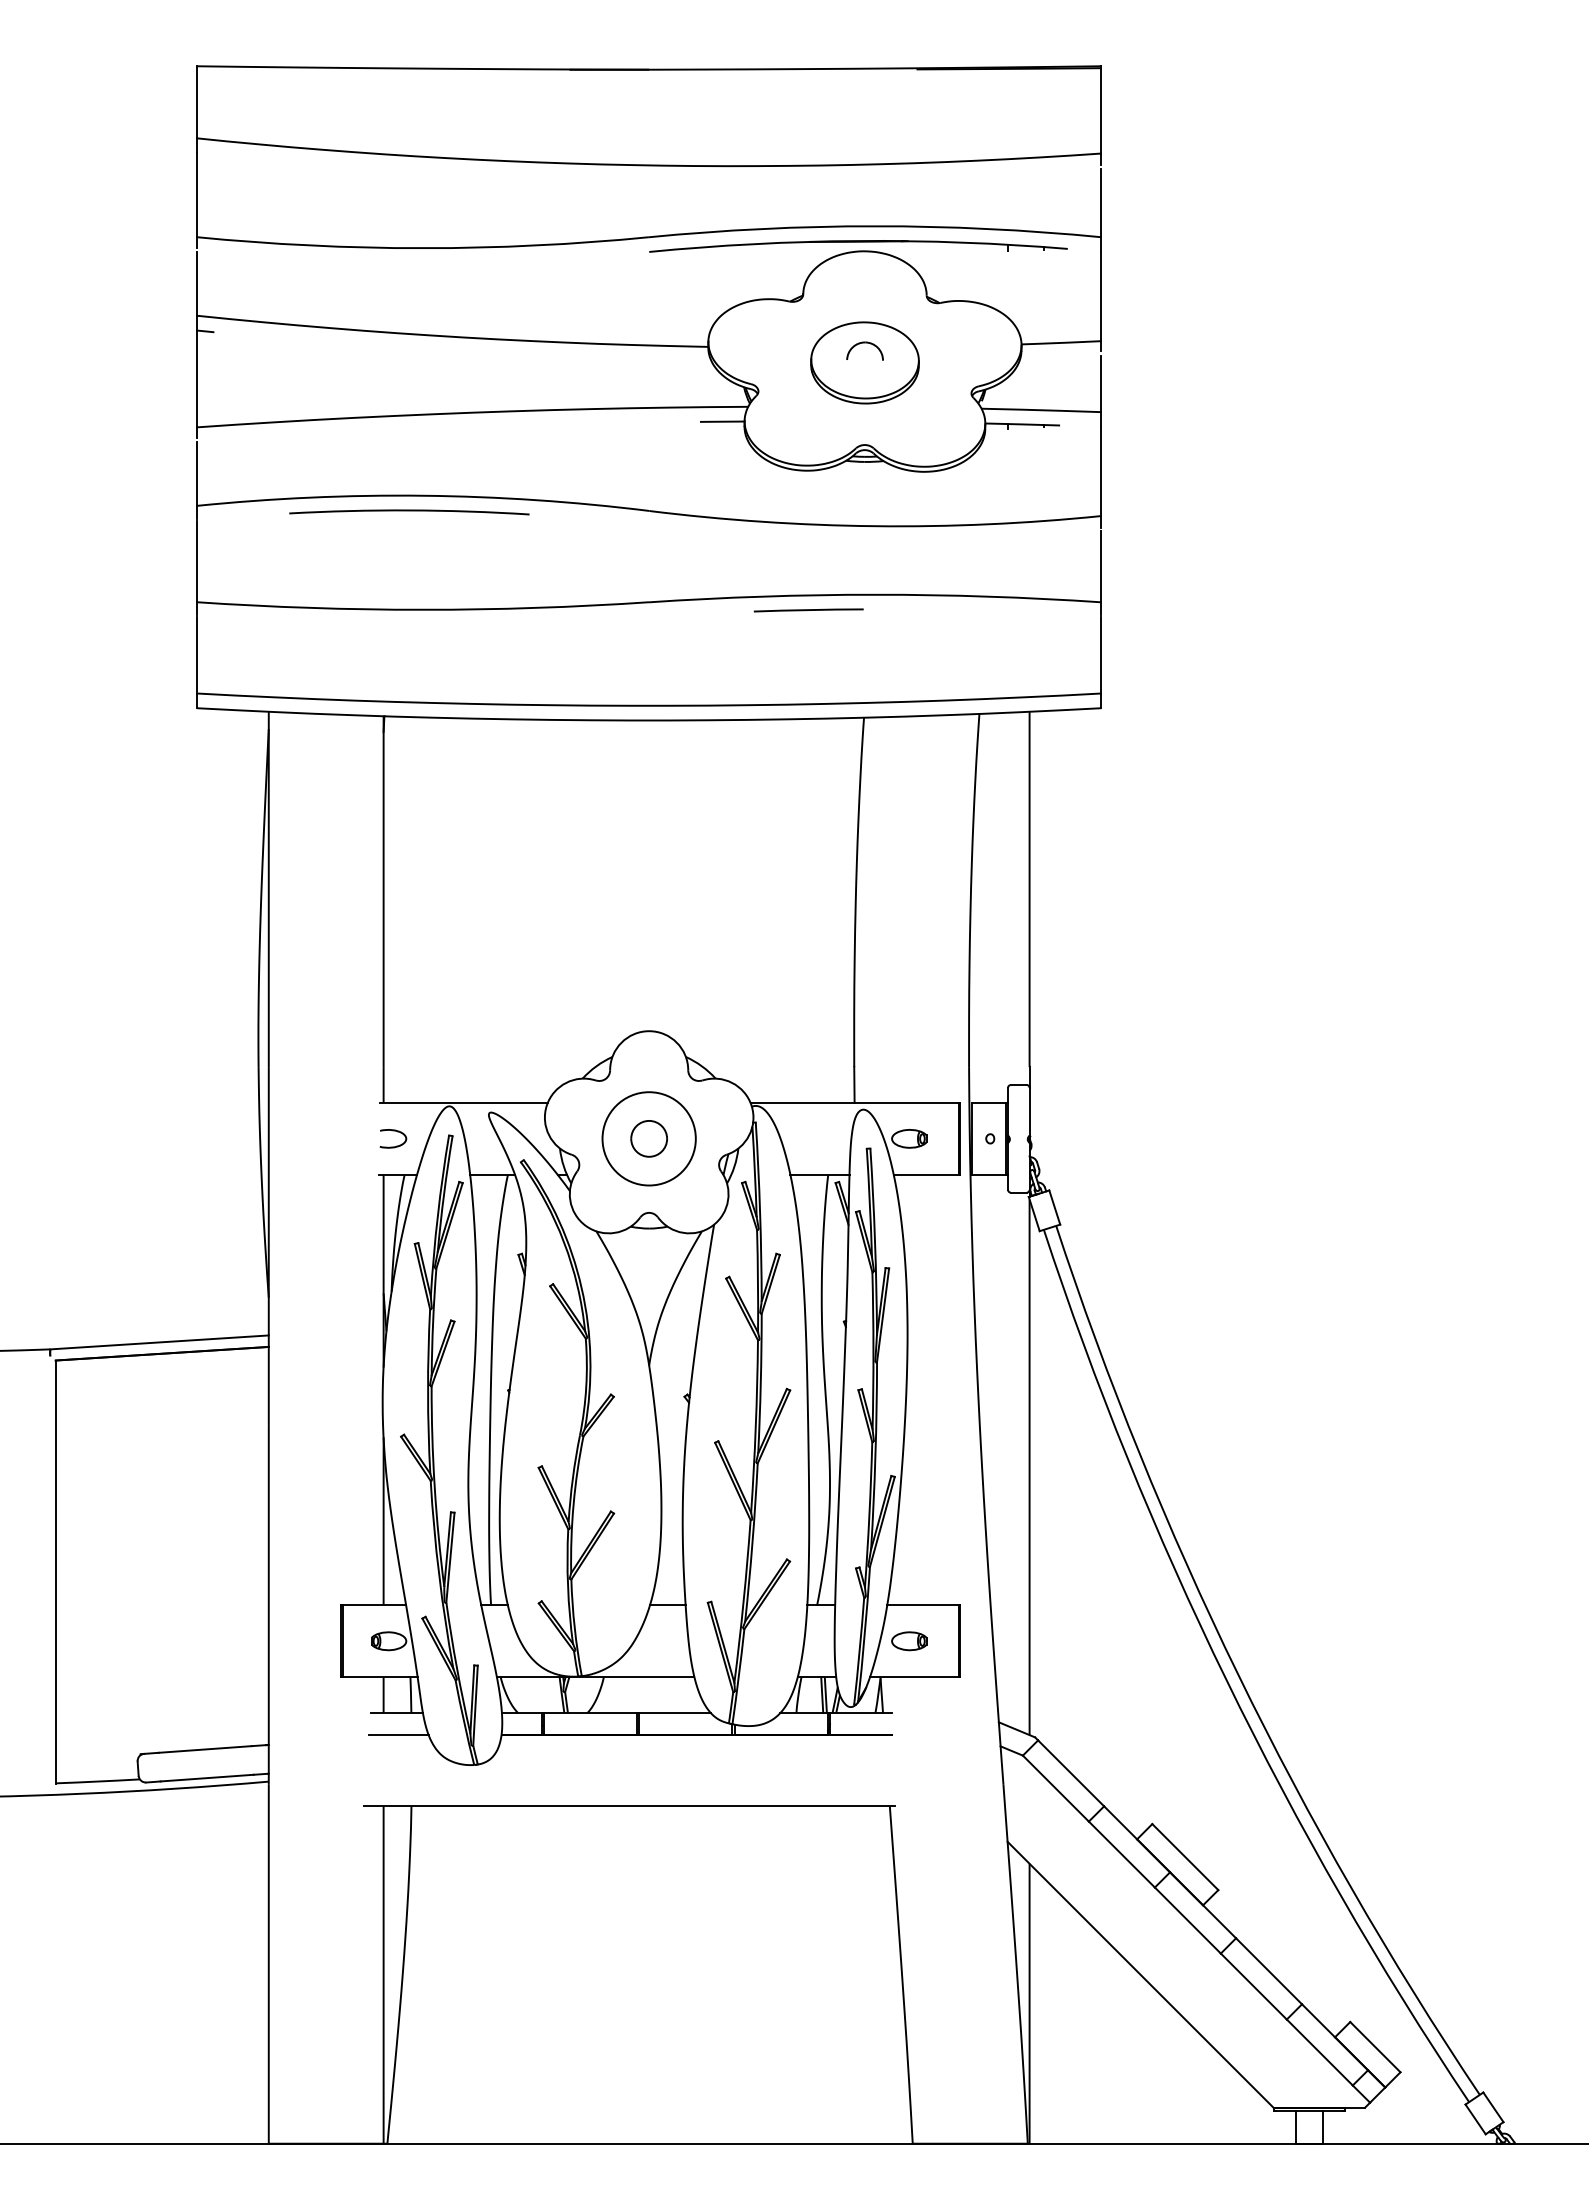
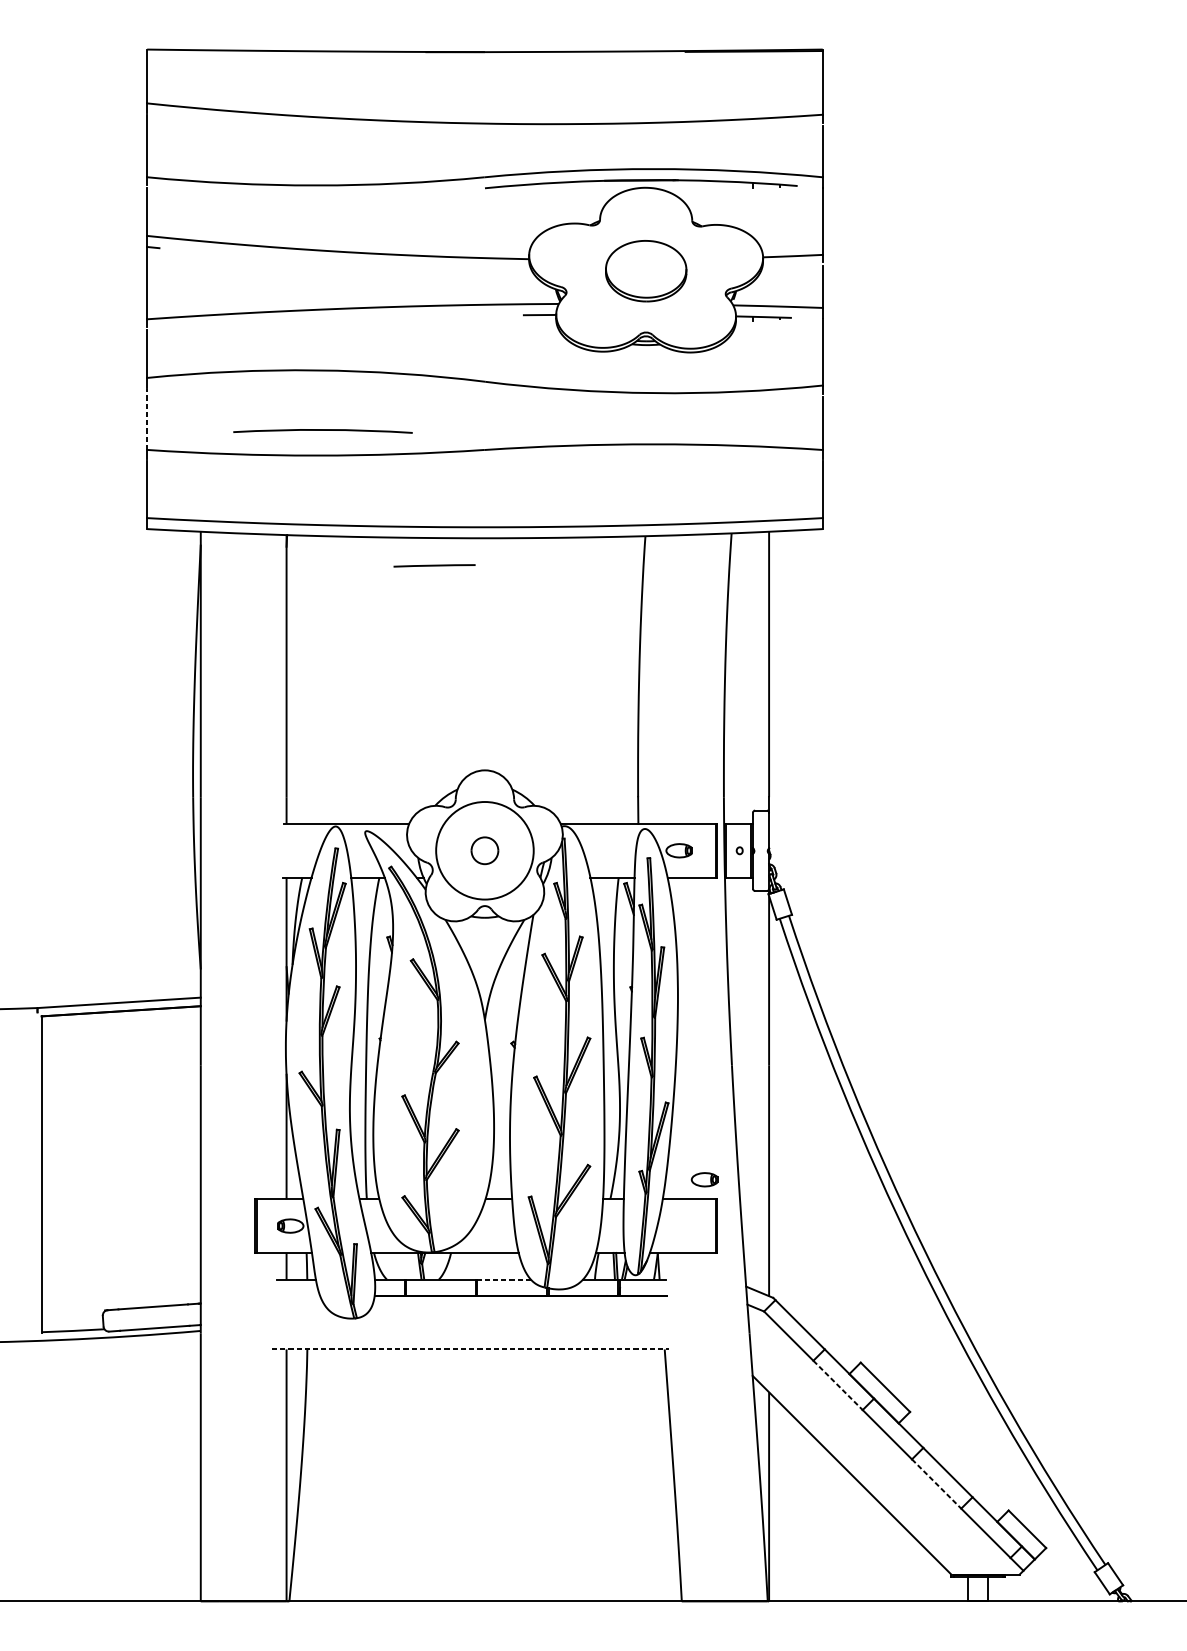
part: (864, 343) -> (645, 256), removed
part: (409, 512) -> (323, 431), moved
line: (197, 561) -> (147, 419), solid -> dashed
line: (808, 610) -> (434, 565), moved
curve: (393, 1131) -> (293, 845), removed
circle: (648, 1138) -> (484, 850), size x1.4
part: (909, 1641) -> (704, 1179), moved
line: (675, 1713) -> (504, 1280), solid -> dashed
line: (398, 1734) -> (297, 1295), removed
line: (629, 1806) -> (470, 1349), solid -> dashed
line: (1121, 1854) -> (837, 1385), solid -> dashed
line: (1253, 1986) -> (936, 1483), solid -> dashed

